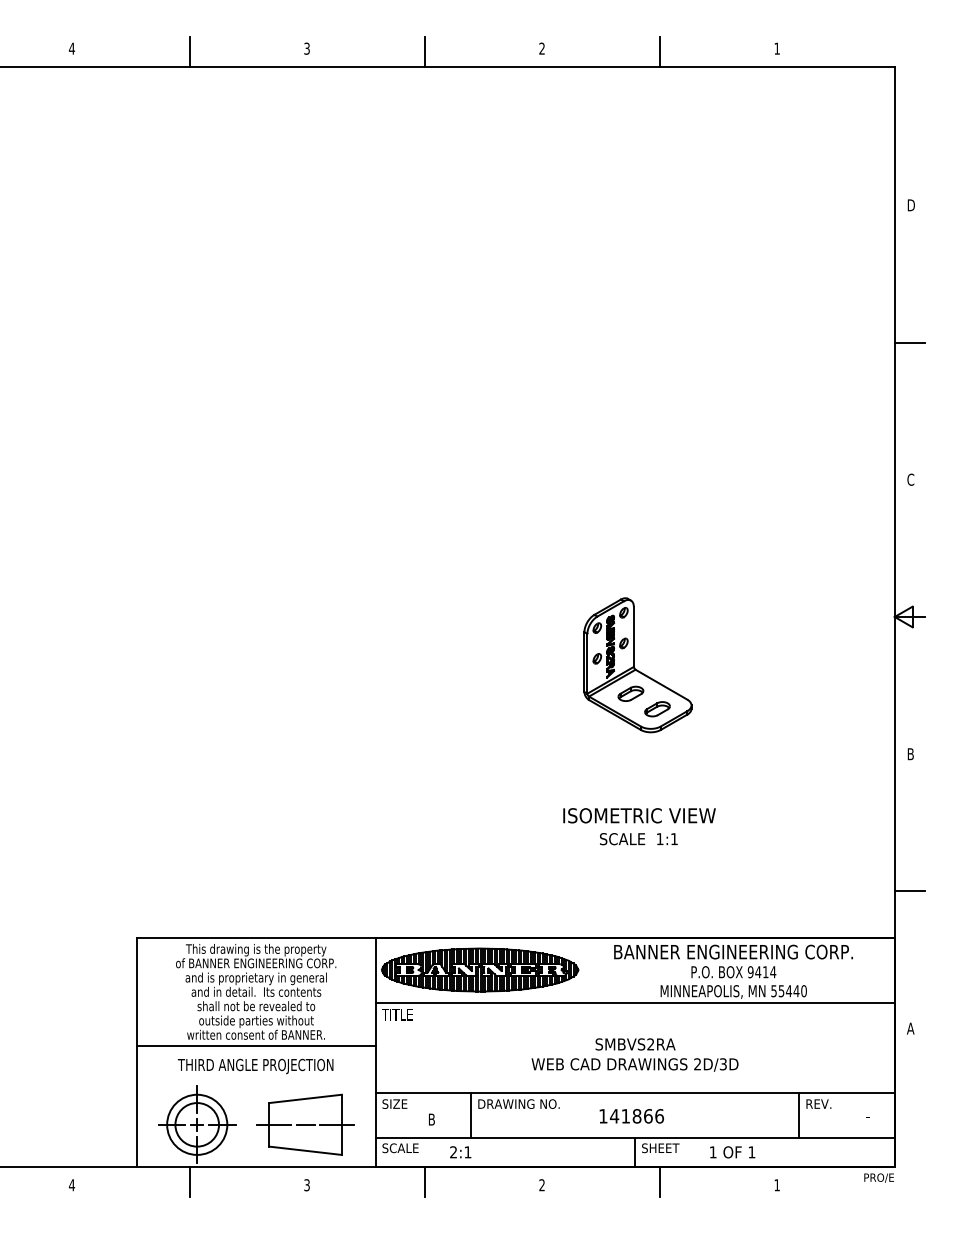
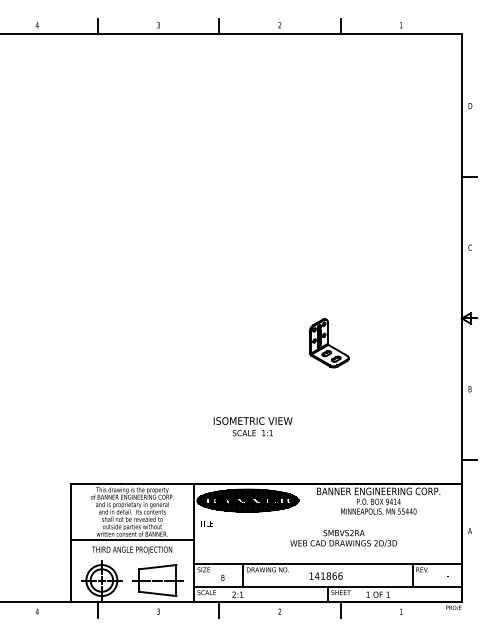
part: (636, 663) -> (328, 342), size x0.7
text: (638, 826) -> (252, 426), moved
line: (634, 1002) -> (327, 517), removed
text: (634, 1054) -> (343, 538), moved

